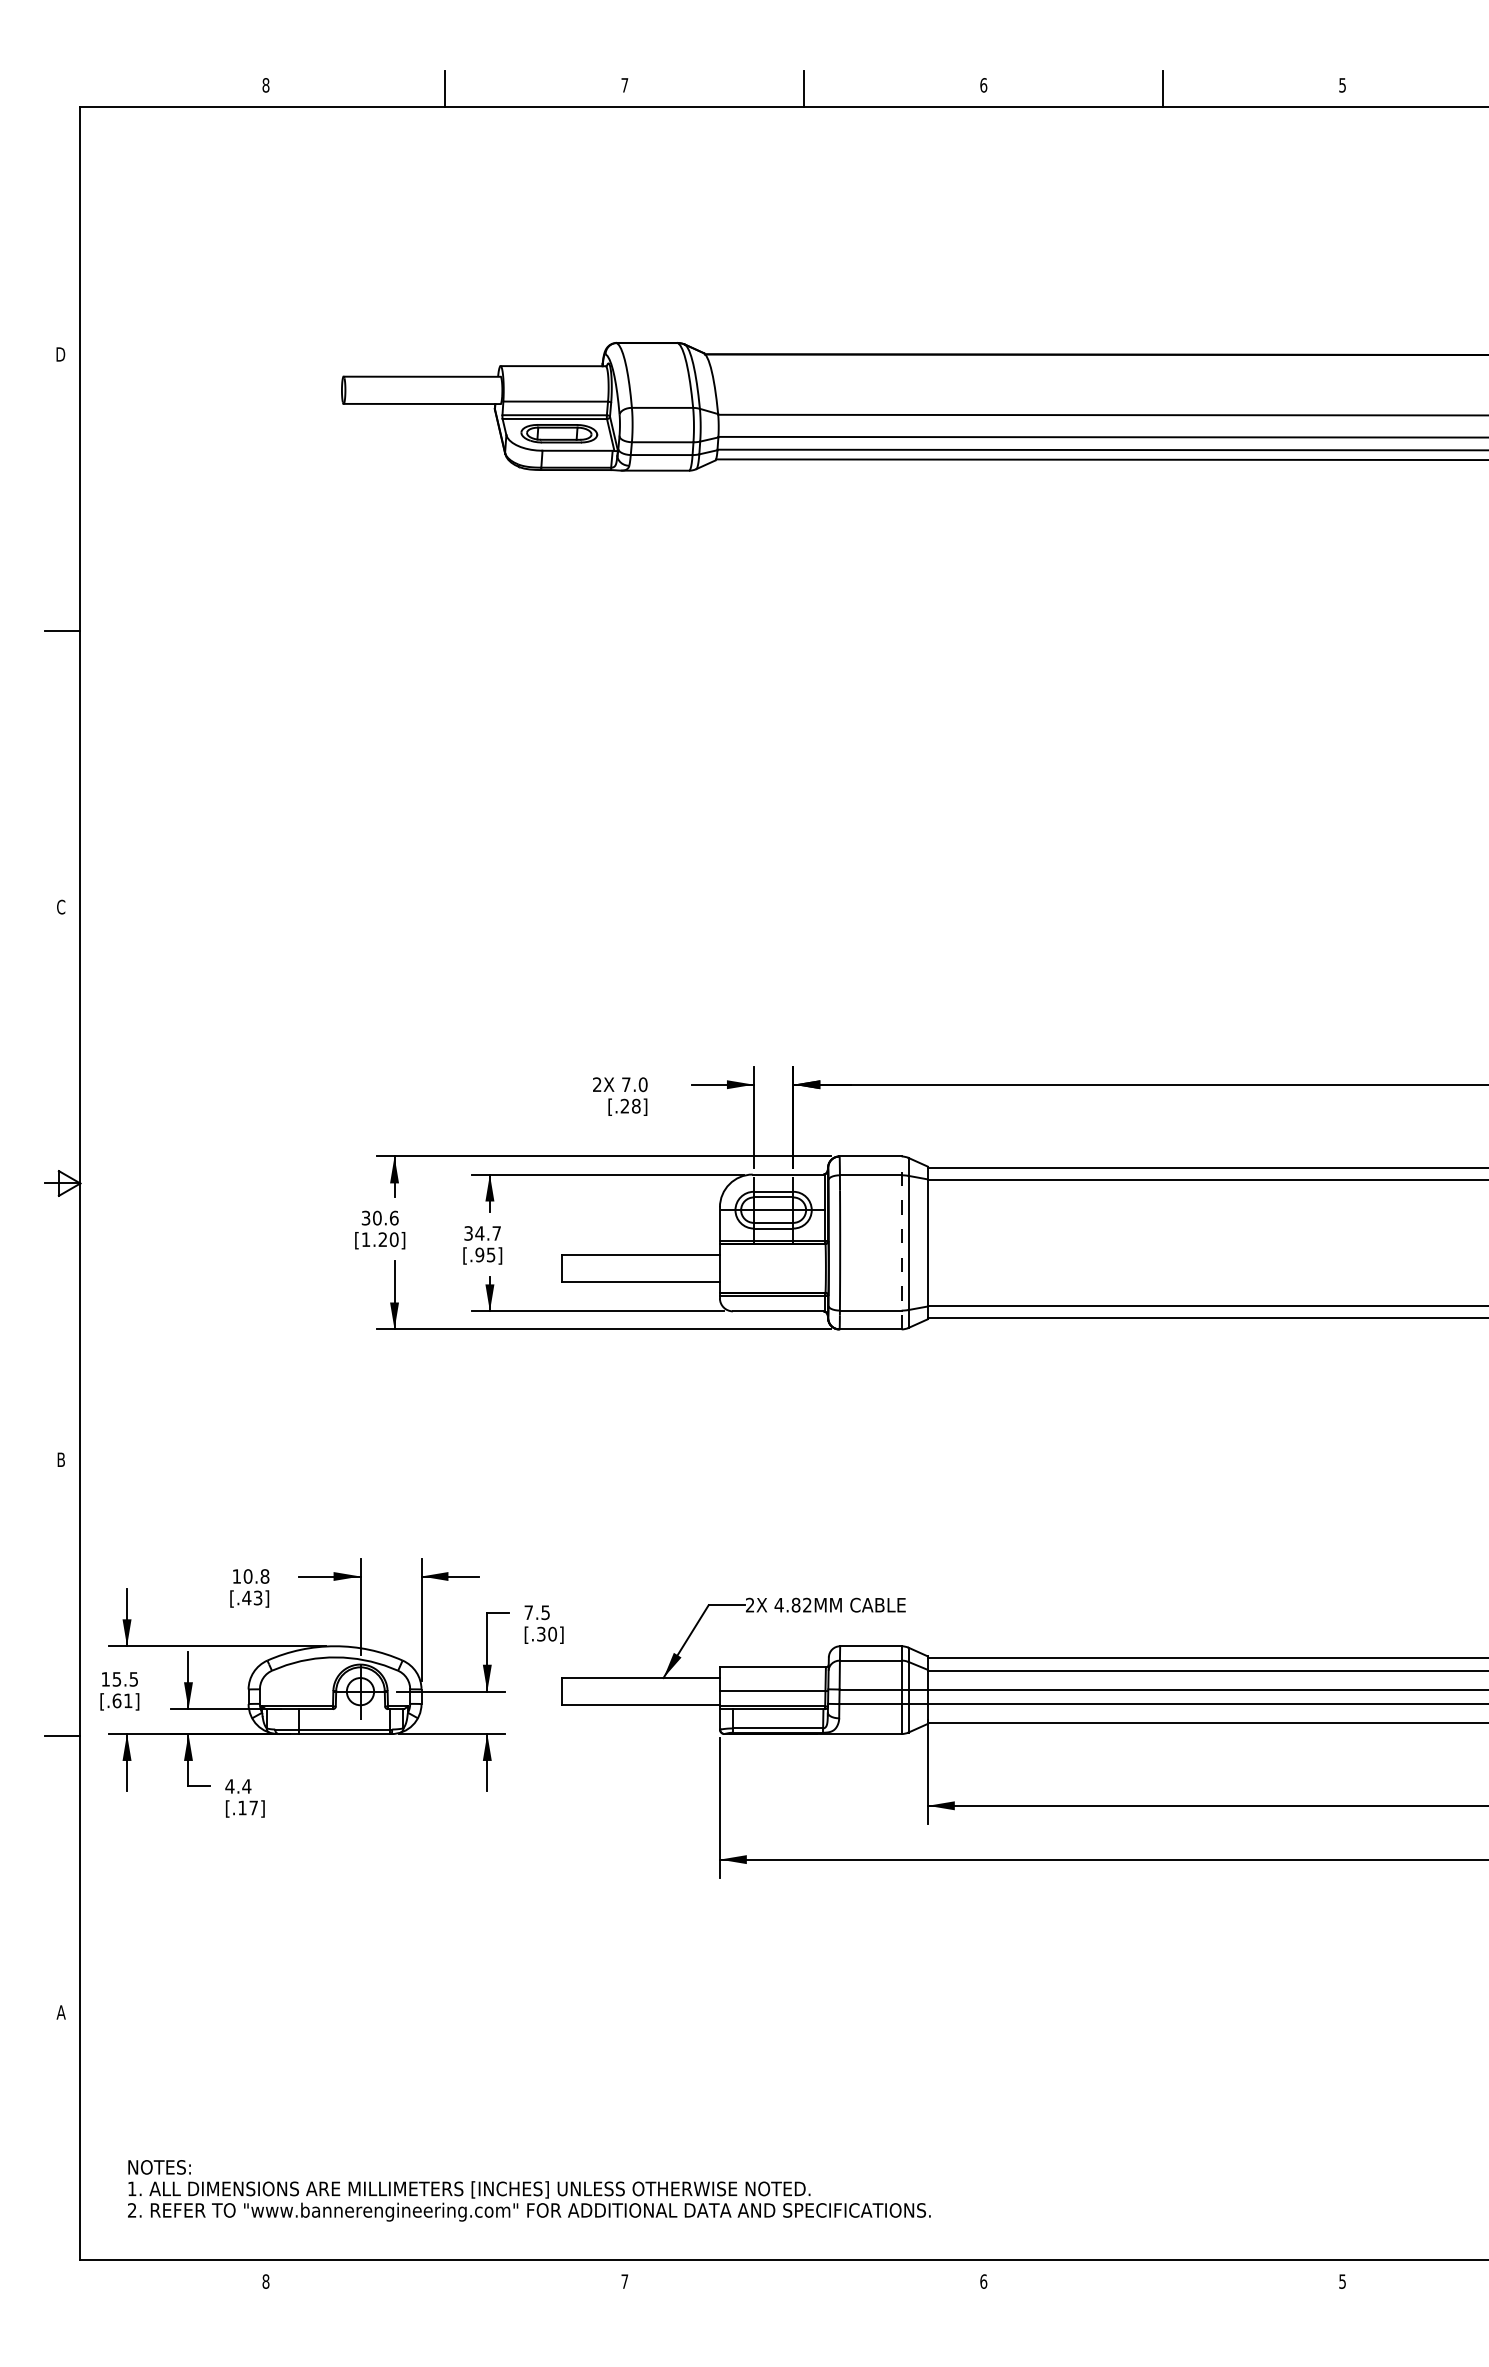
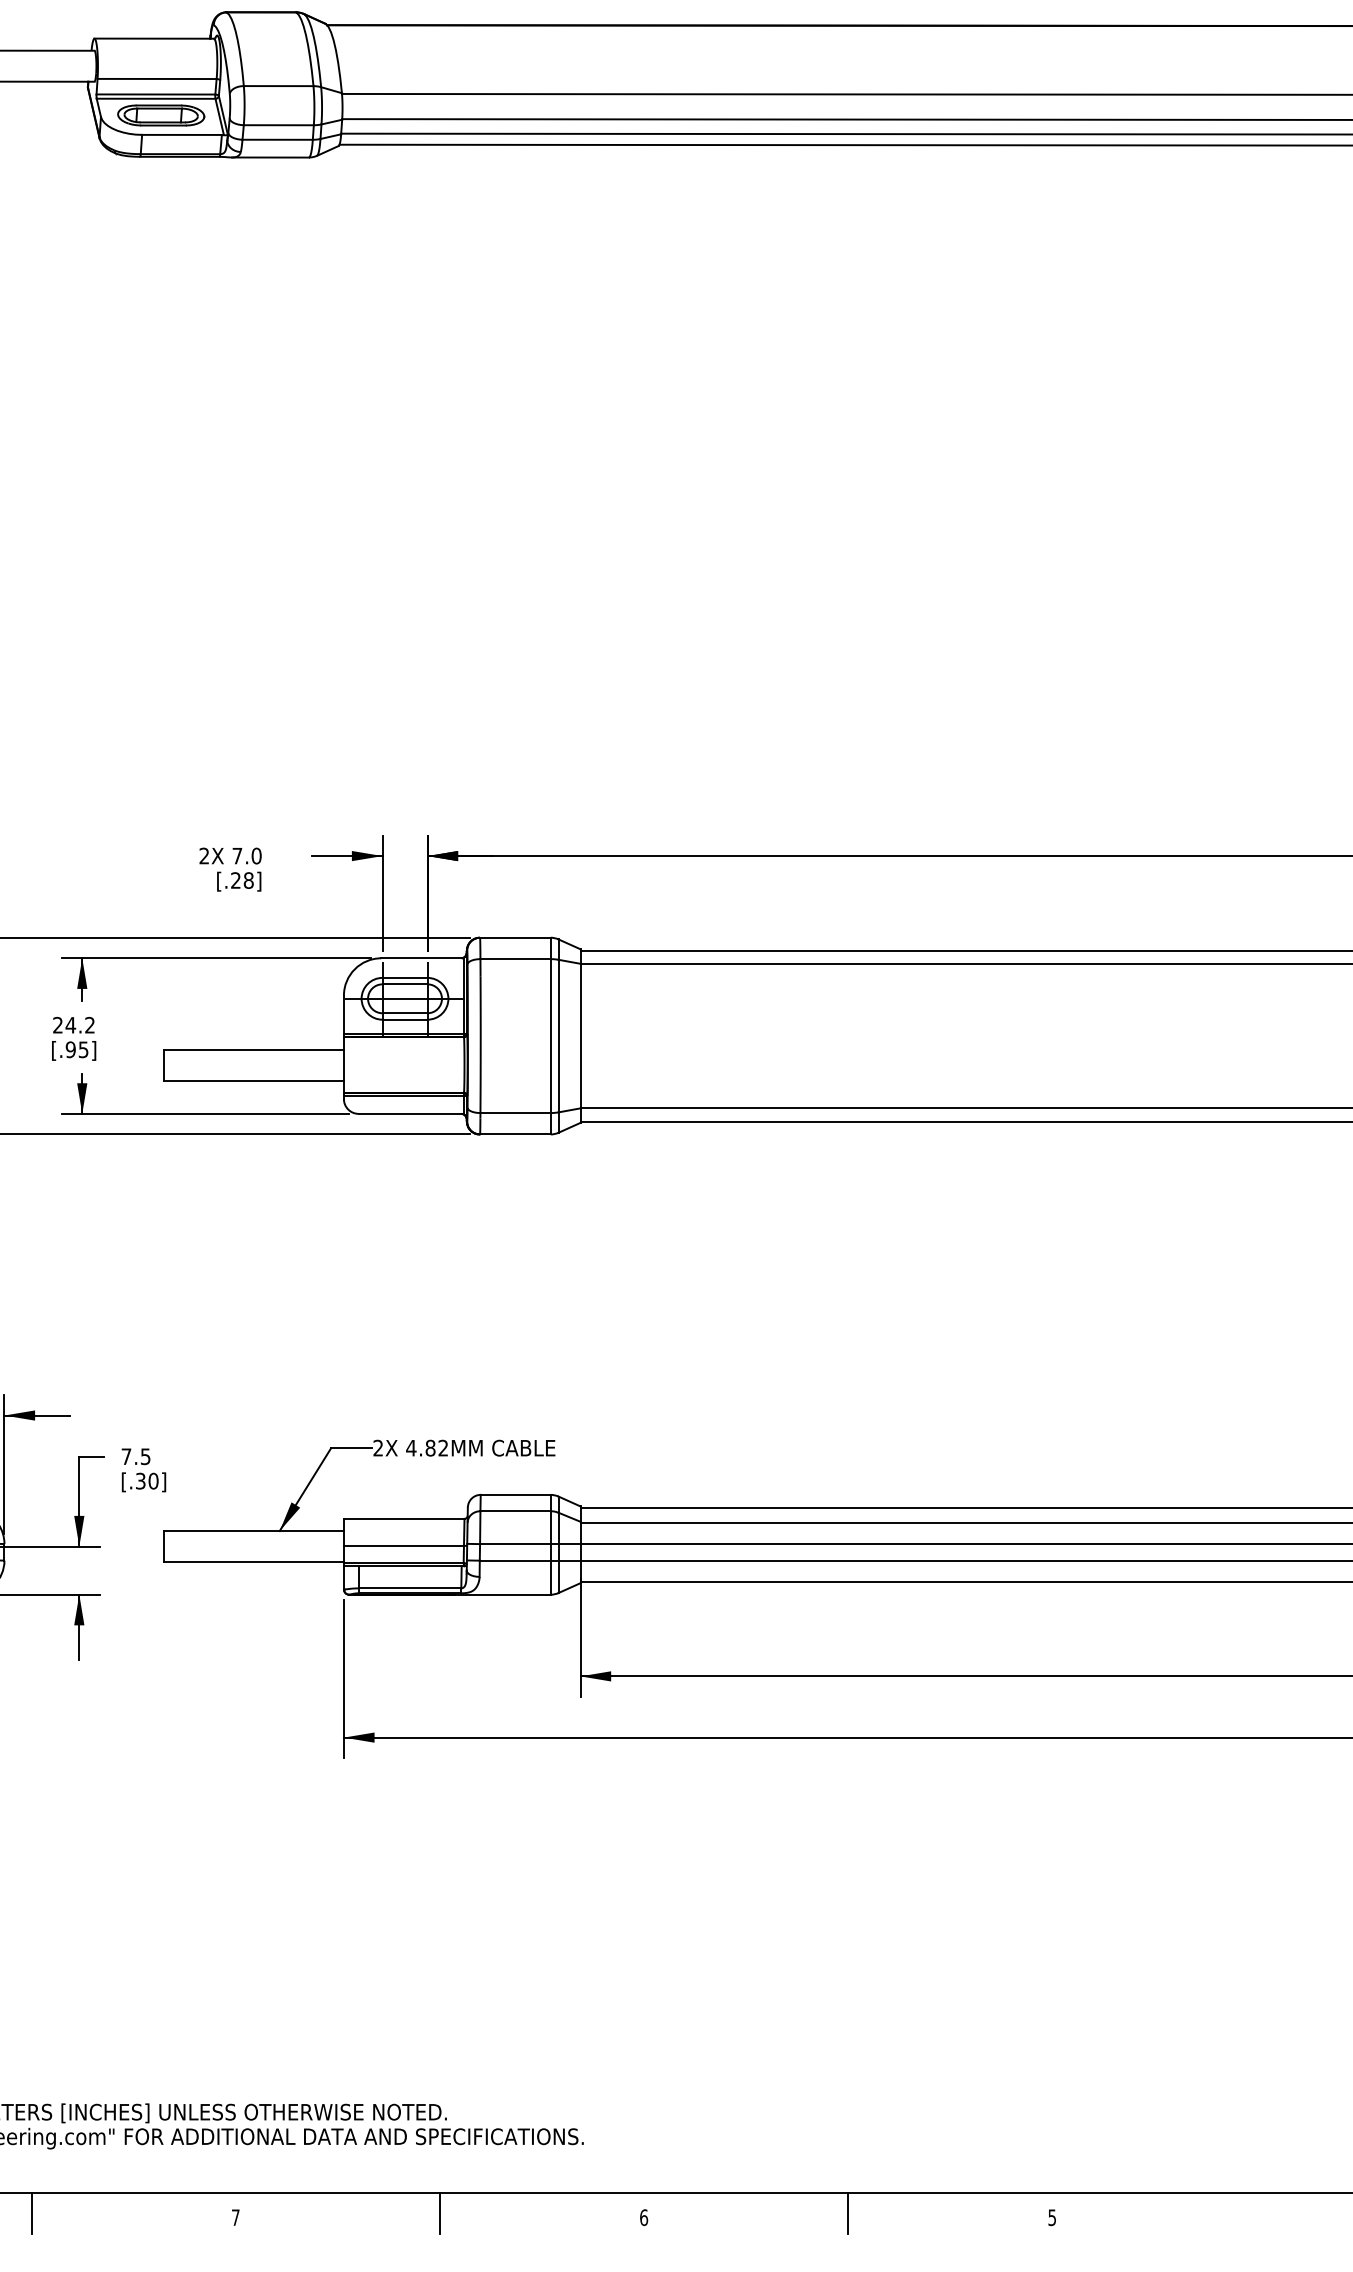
text: (482, 1233) -> (73, 1025), 34.7 -> 24.2
line: (901, 1242) -> (550, 1035), dashed -> solid
line: (445, 2277) -> (31, 2212), added
line: (804, 2277) -> (440, 2212), added
line: (1163, 2277) -> (848, 2212), added

